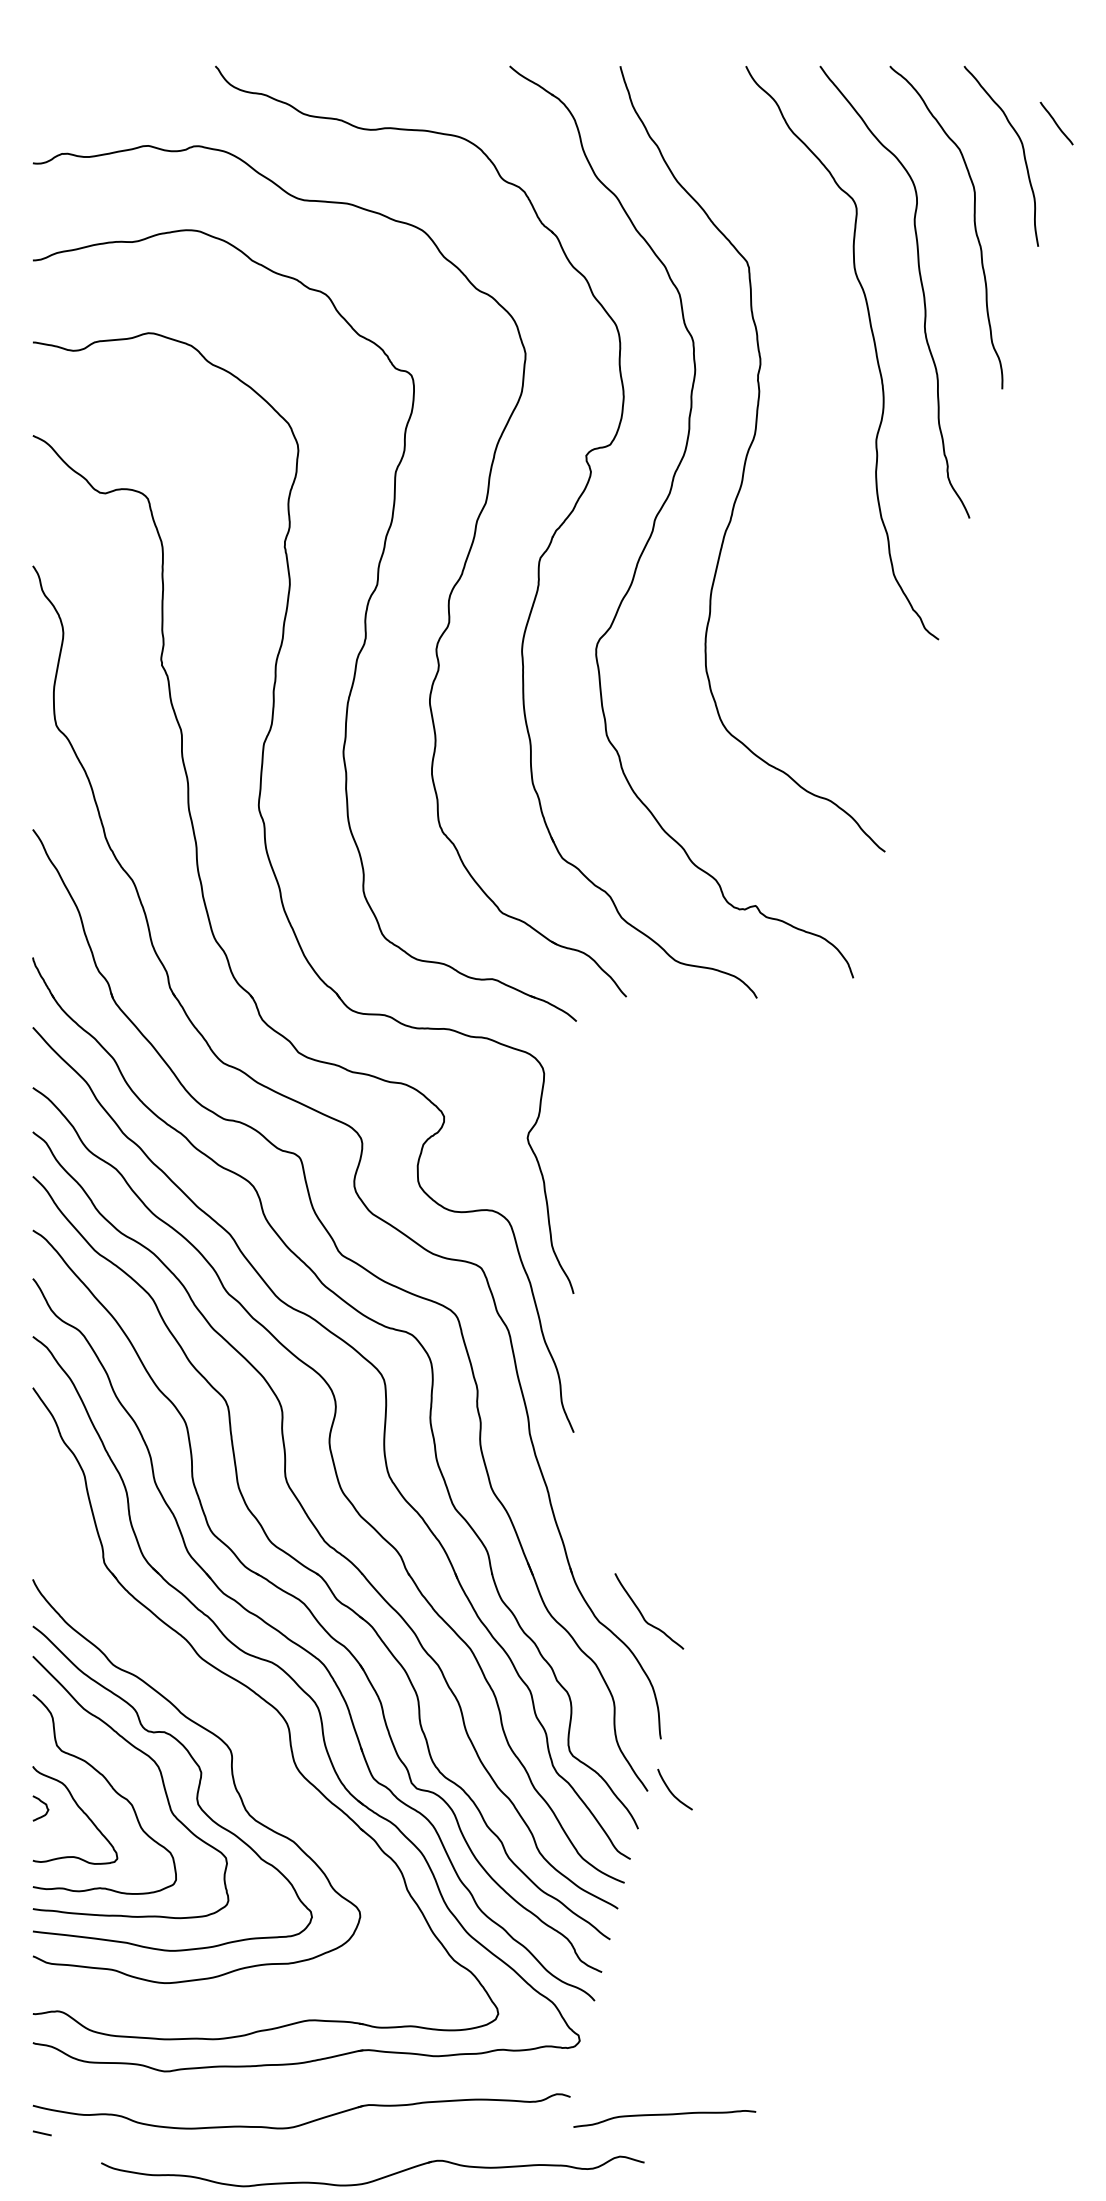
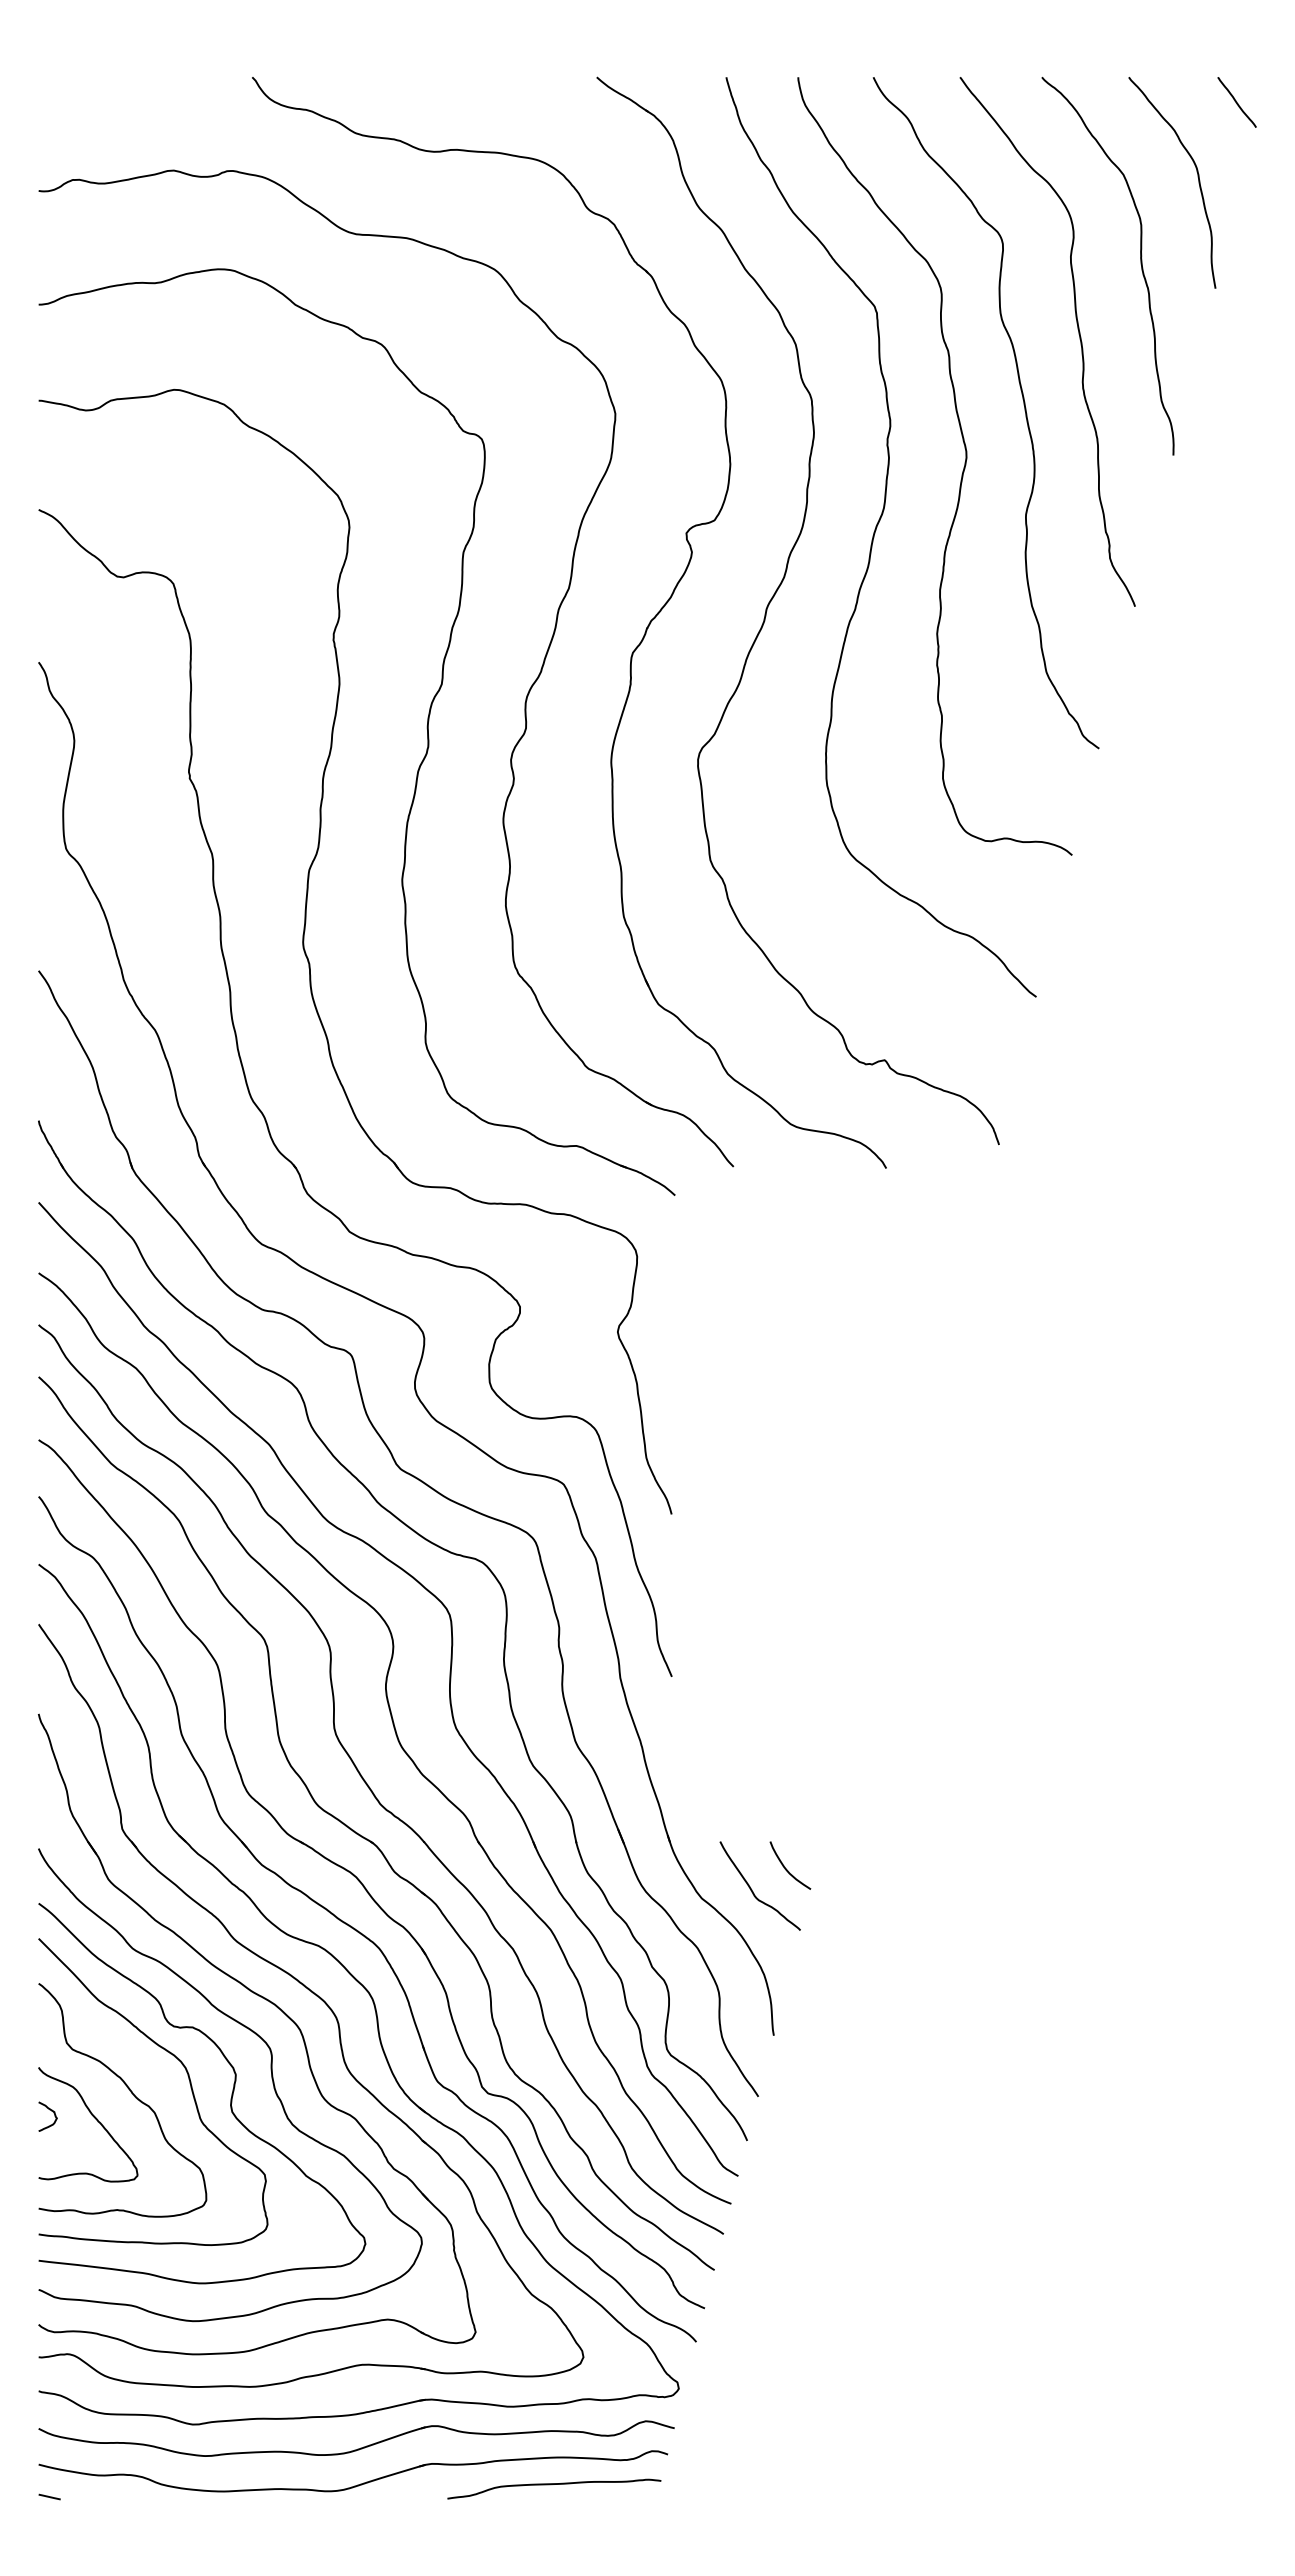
curve: (1056, 123) -> (1236, 102), moved
curve: (821, 405) -> (961, 474), added
part: (236, 1716) -> (277, 2008), added
curve: (671, 1792) -> (786, 1868), moved
curve: (664, 2114) -> (554, 2484), moved
part: (376, 2179) -> (360, 2447), moved

